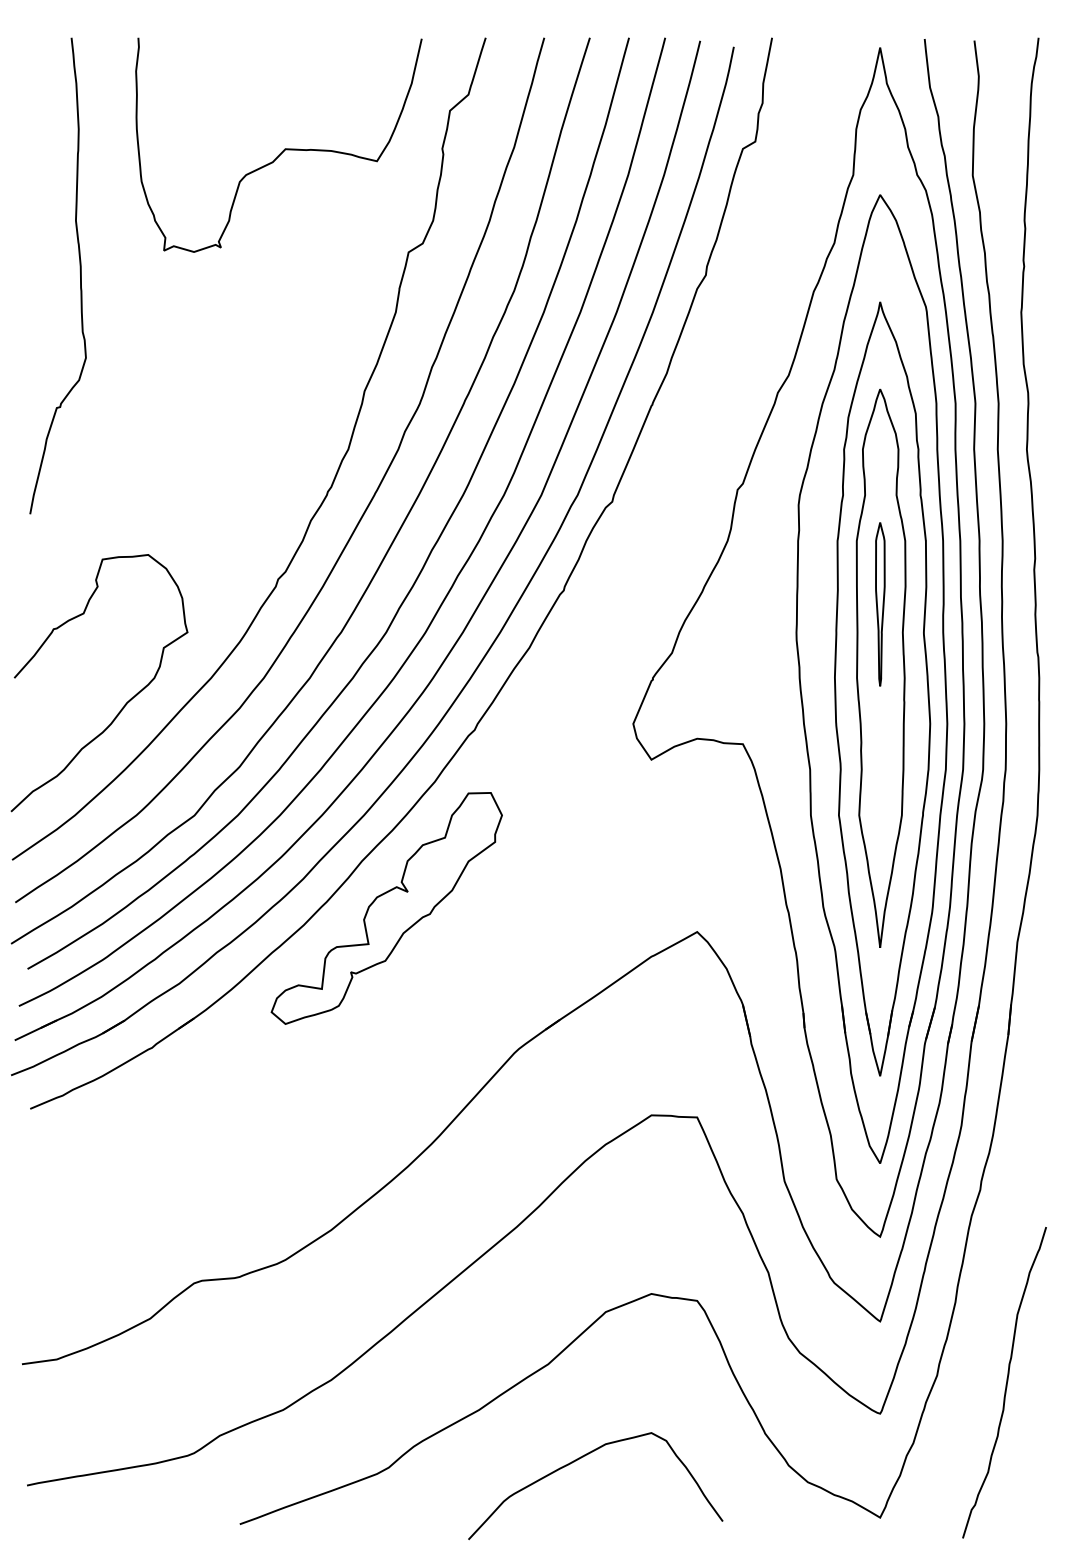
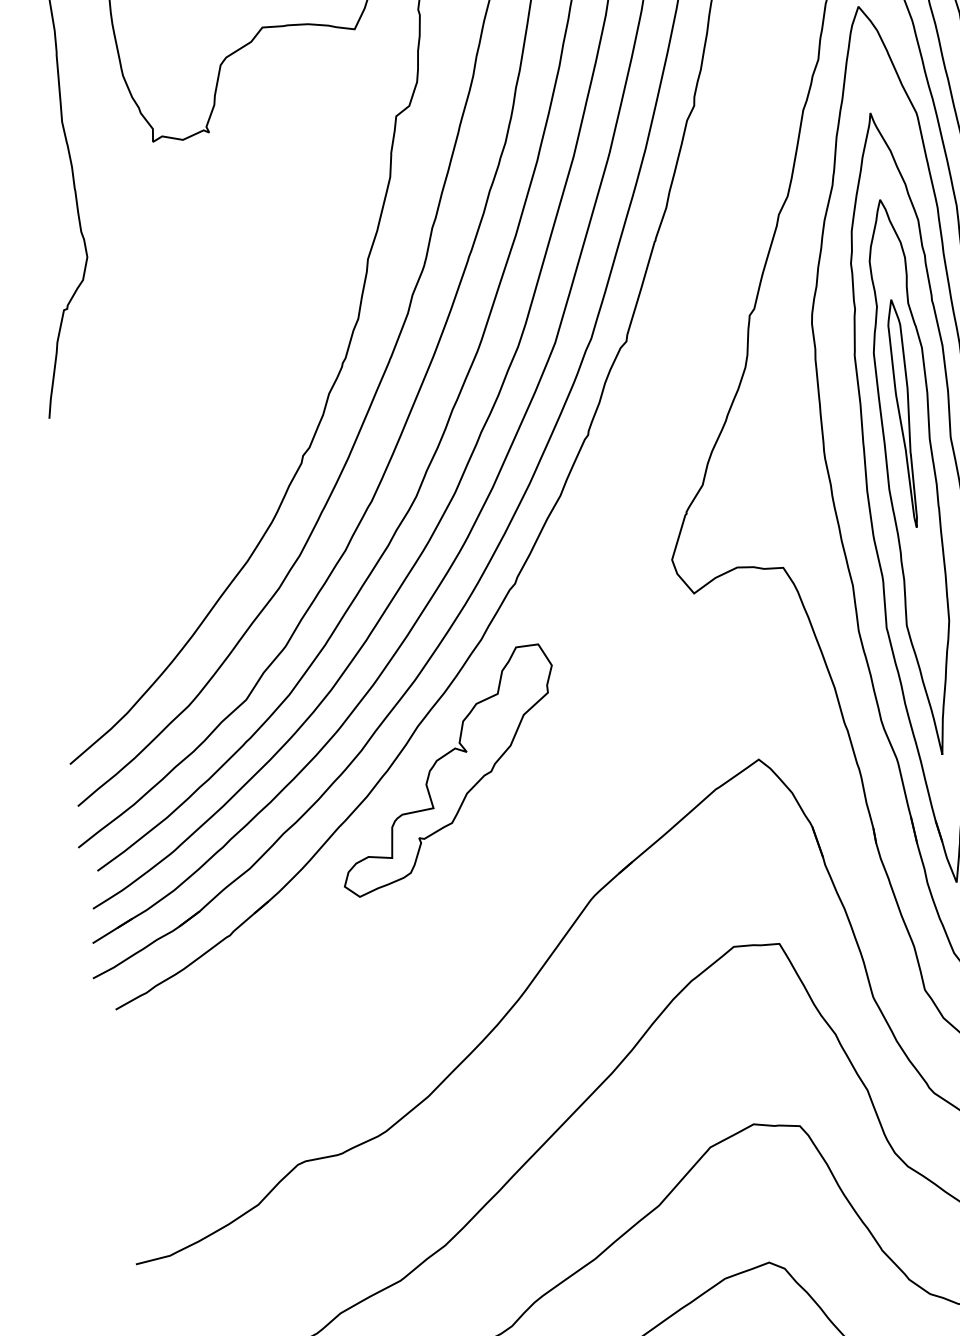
part: (880, 604) -> (904, 413), size x1.4
curve: (124, 704) -> (164, 597), removed

